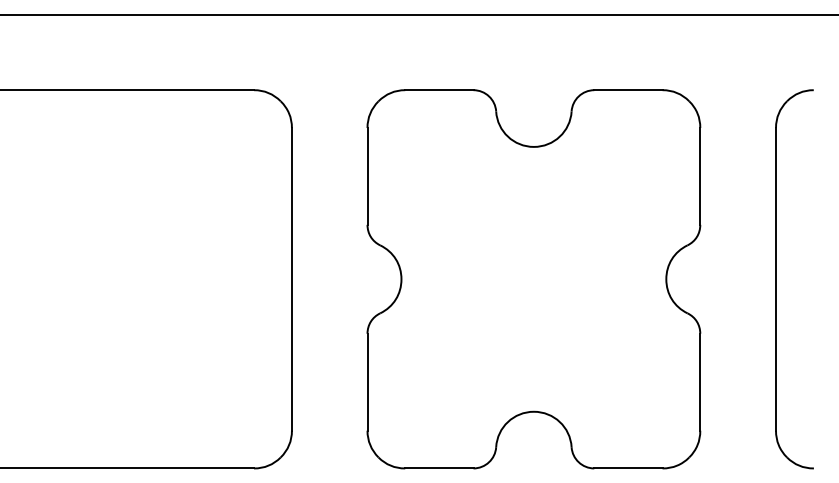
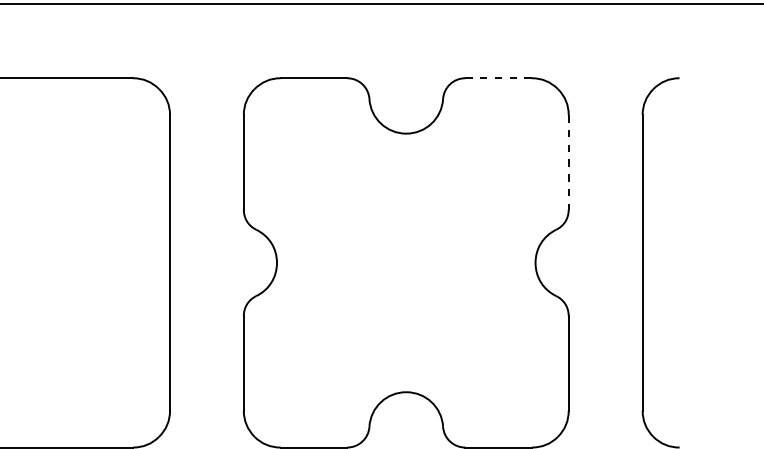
line: (628, 90) -> (498, 78), solid -> dashed
line: (700, 176) -> (568, 162), solid -> dashed

